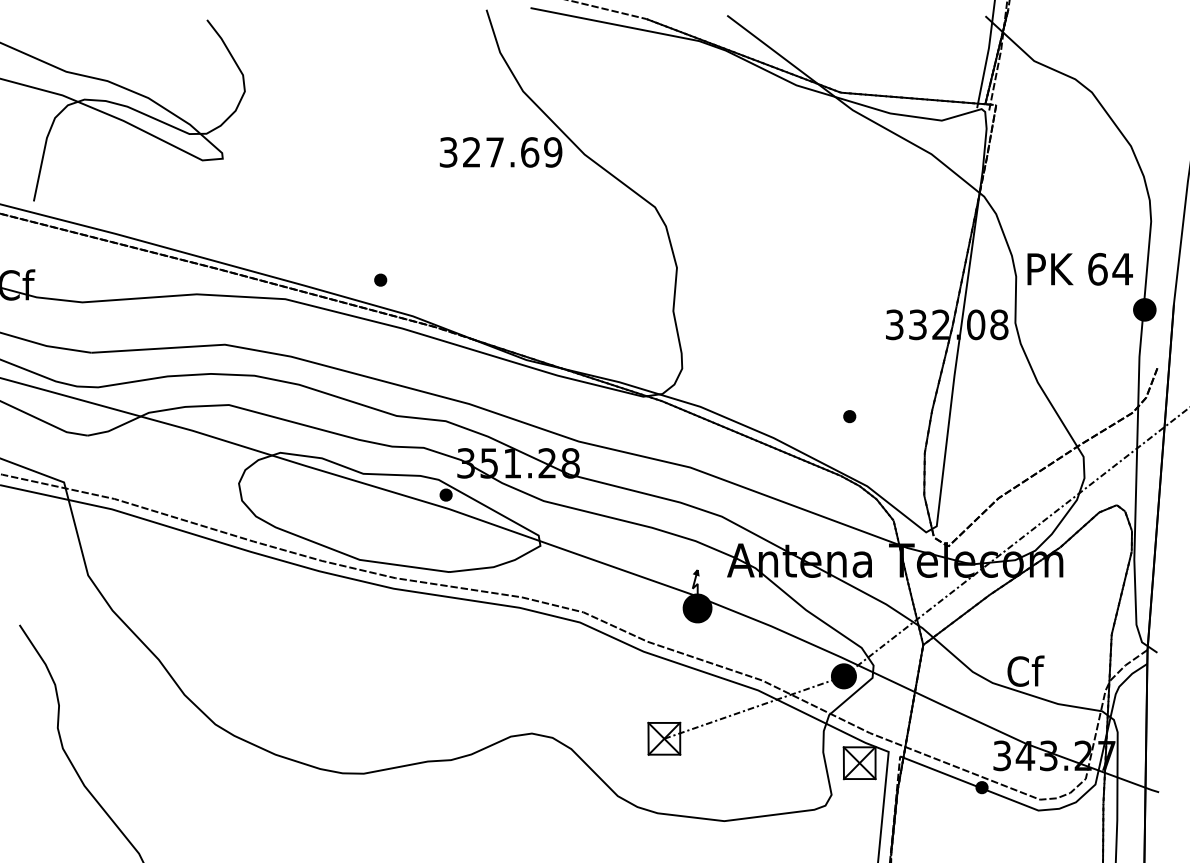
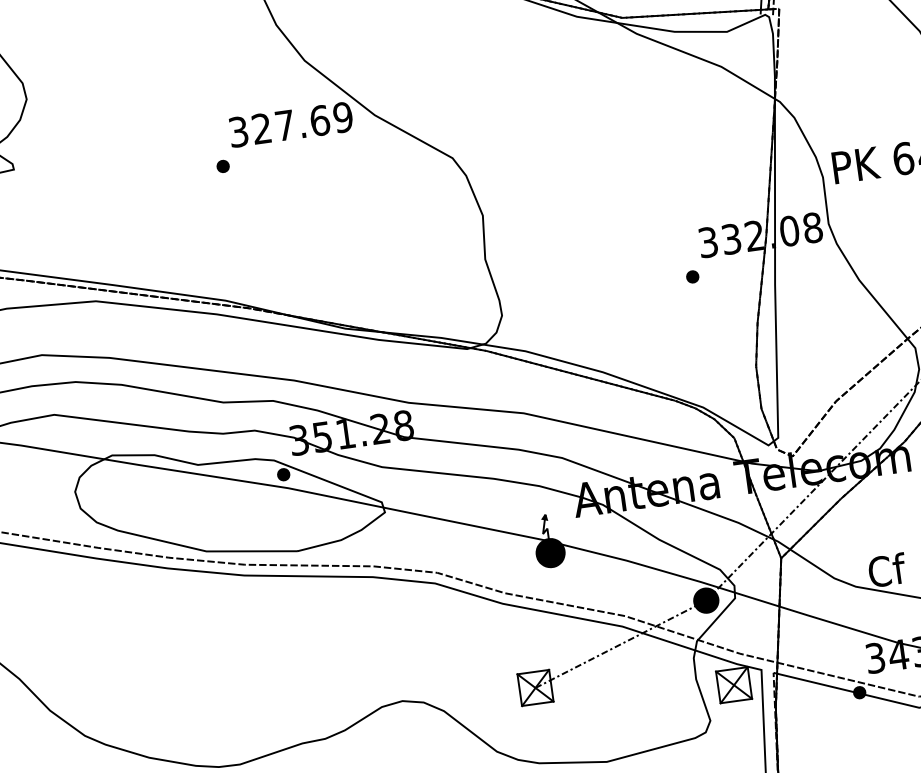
part: (380, 279) -> (222, 165), moved
part: (849, 416) -> (692, 276), moved

